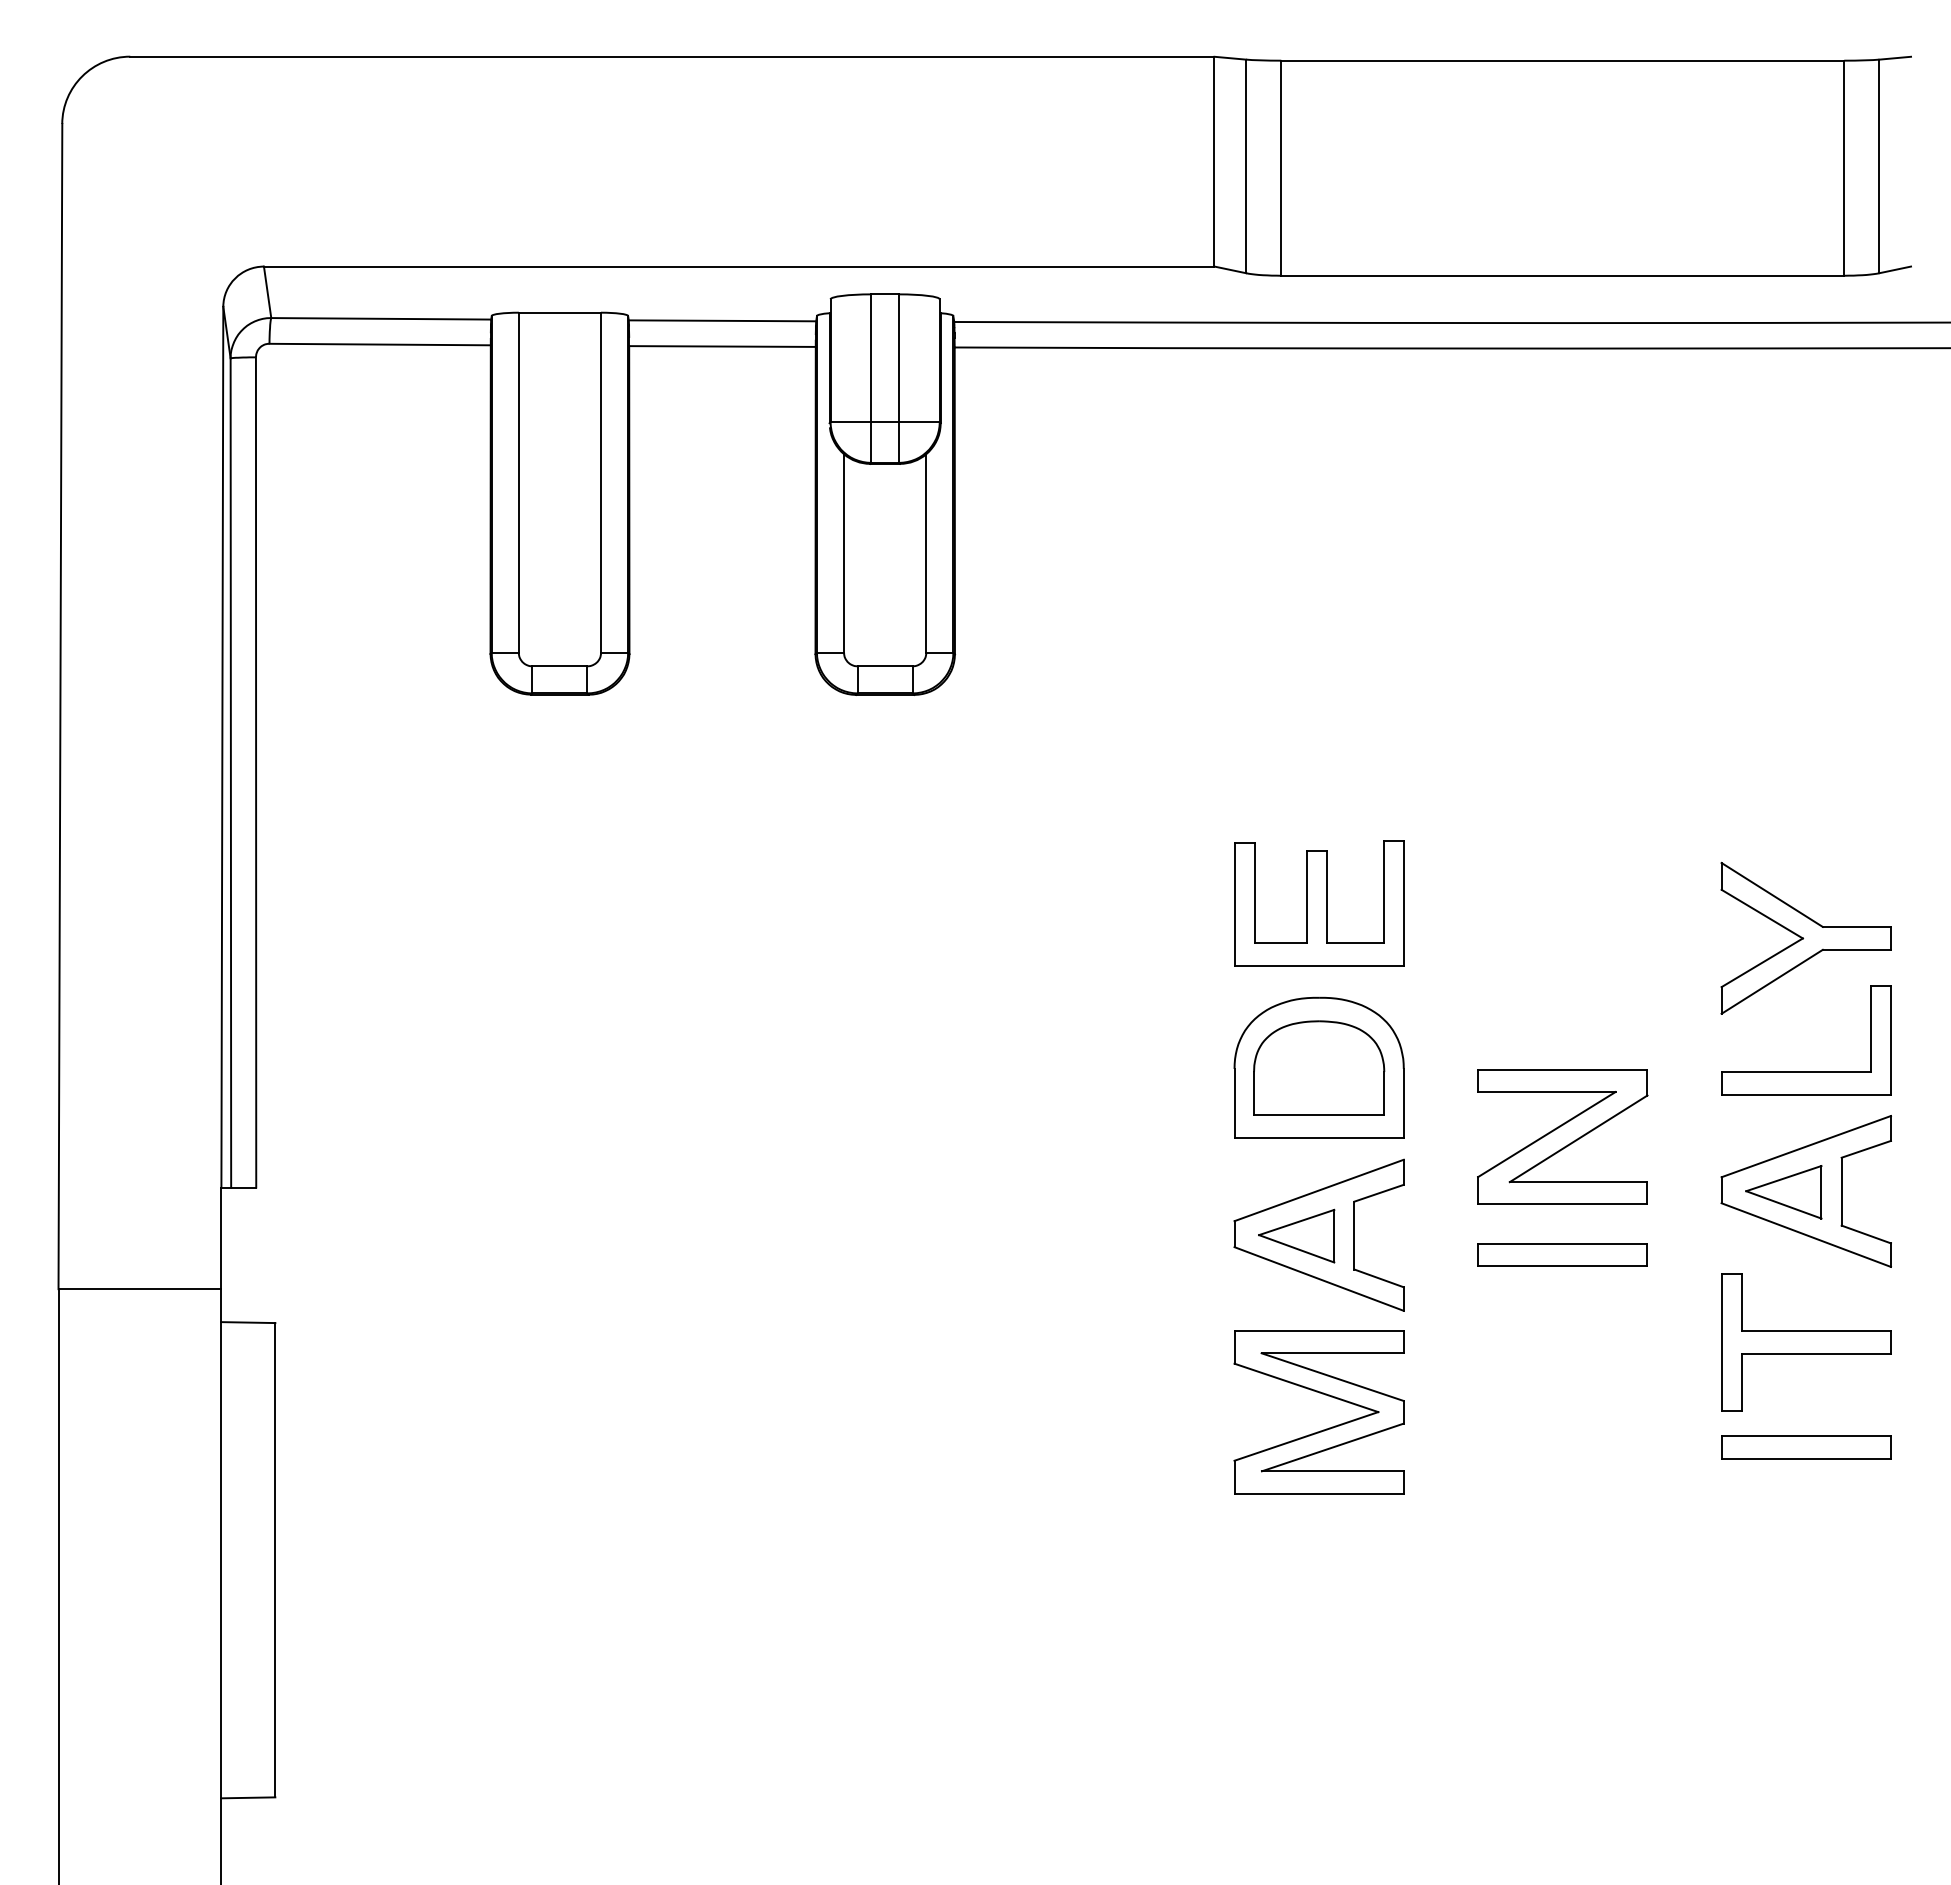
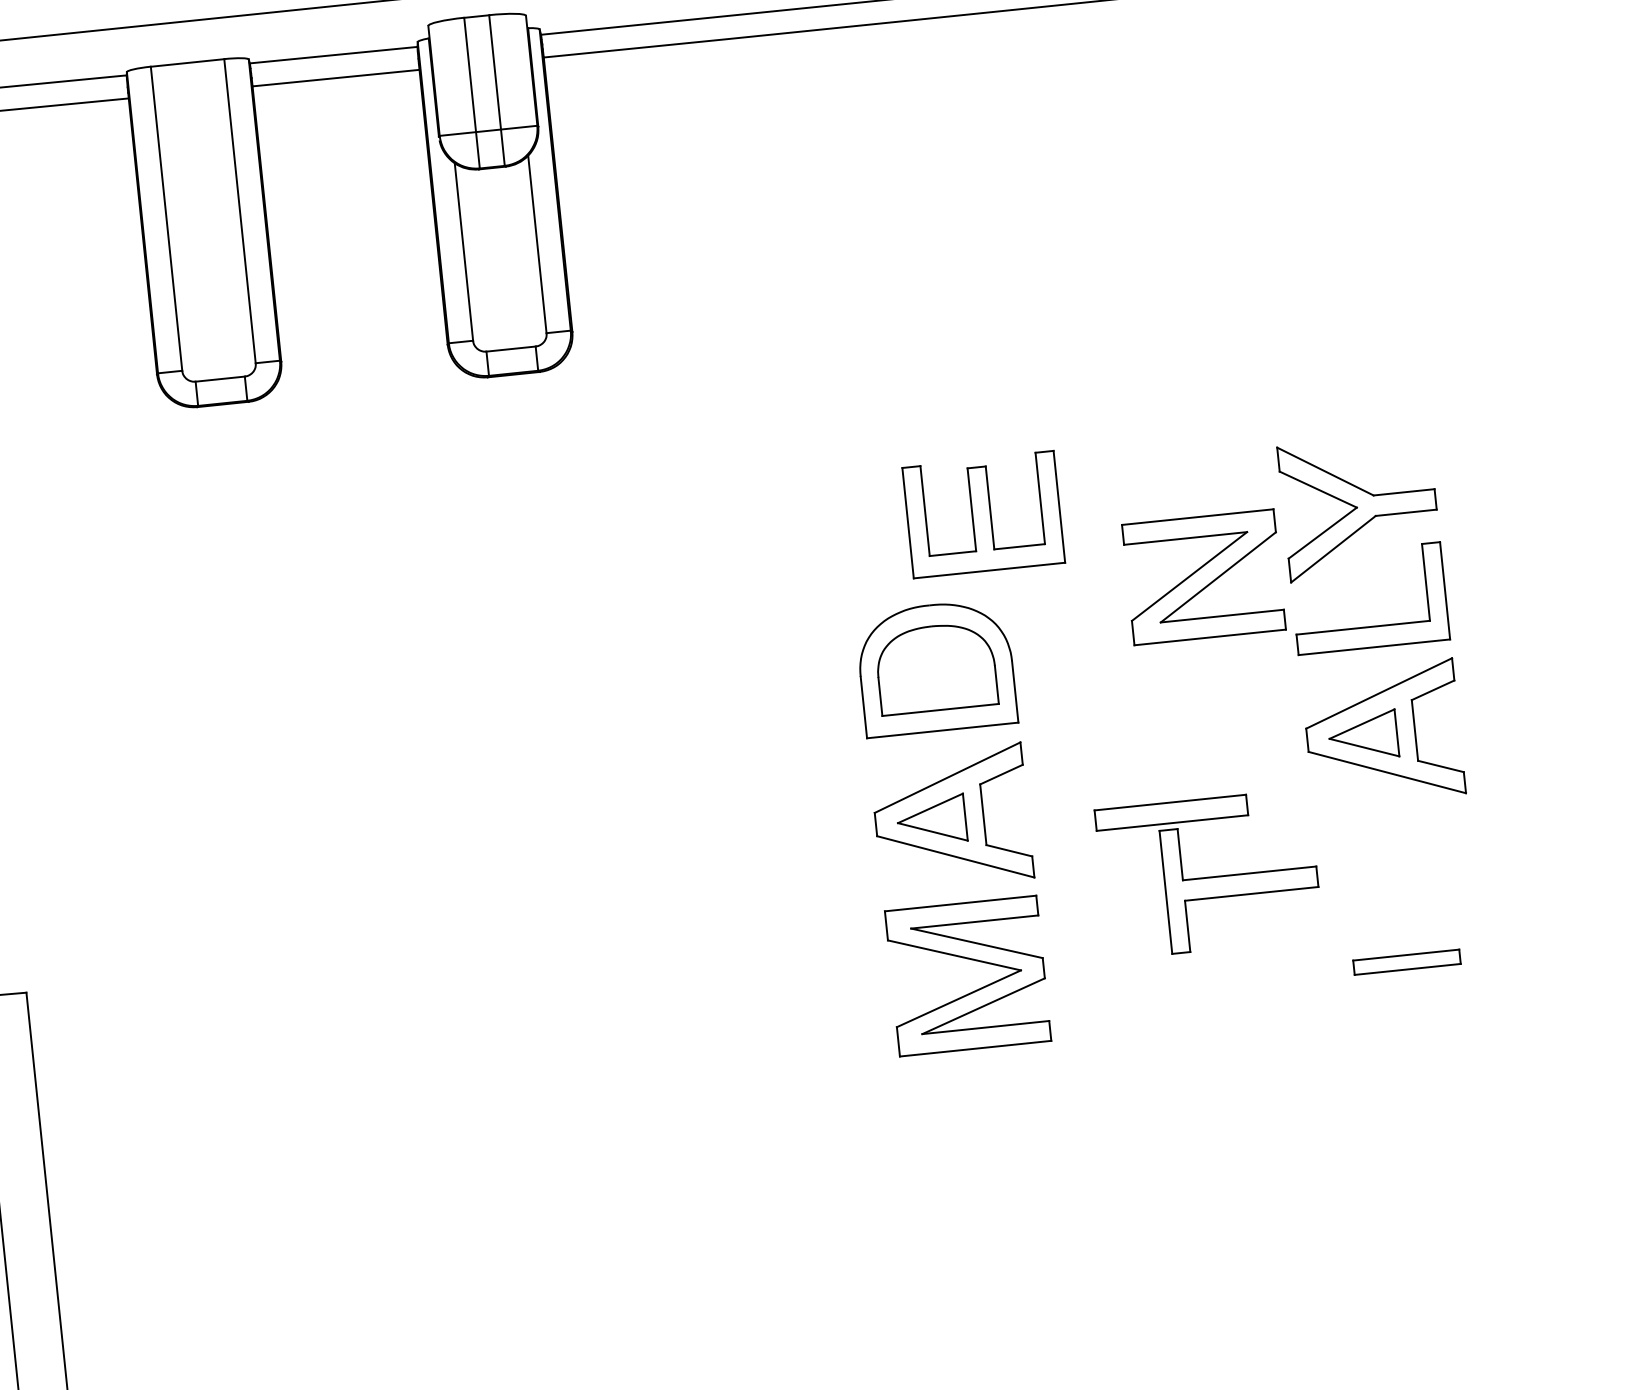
part: (1319, 903) -> (983, 514), moved
part: (1562, 1136) -> (1203, 576), moved
part: (1806, 1342) -> (1241, 884), moved
part: (1806, 1447) -> (1407, 962), size x0.7

